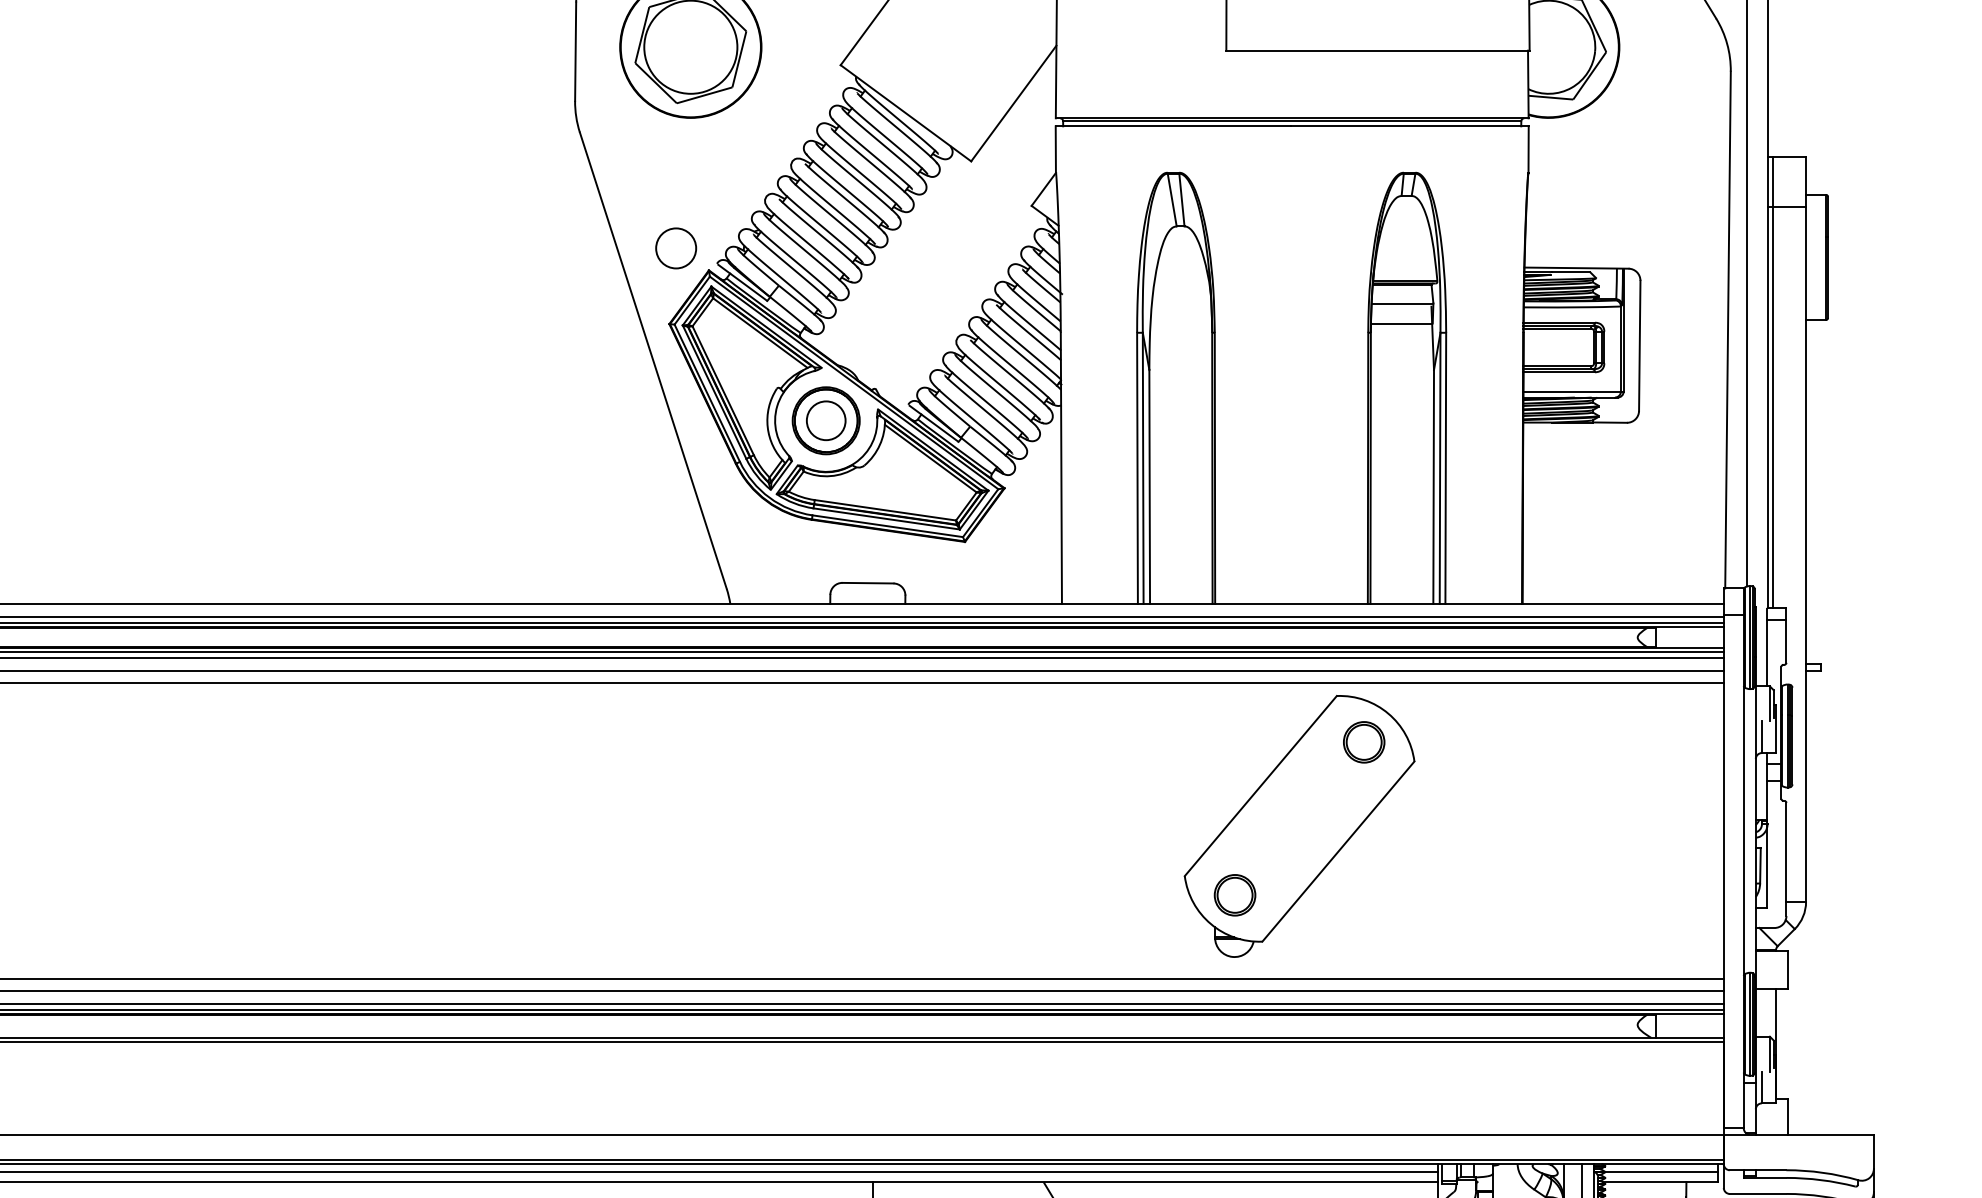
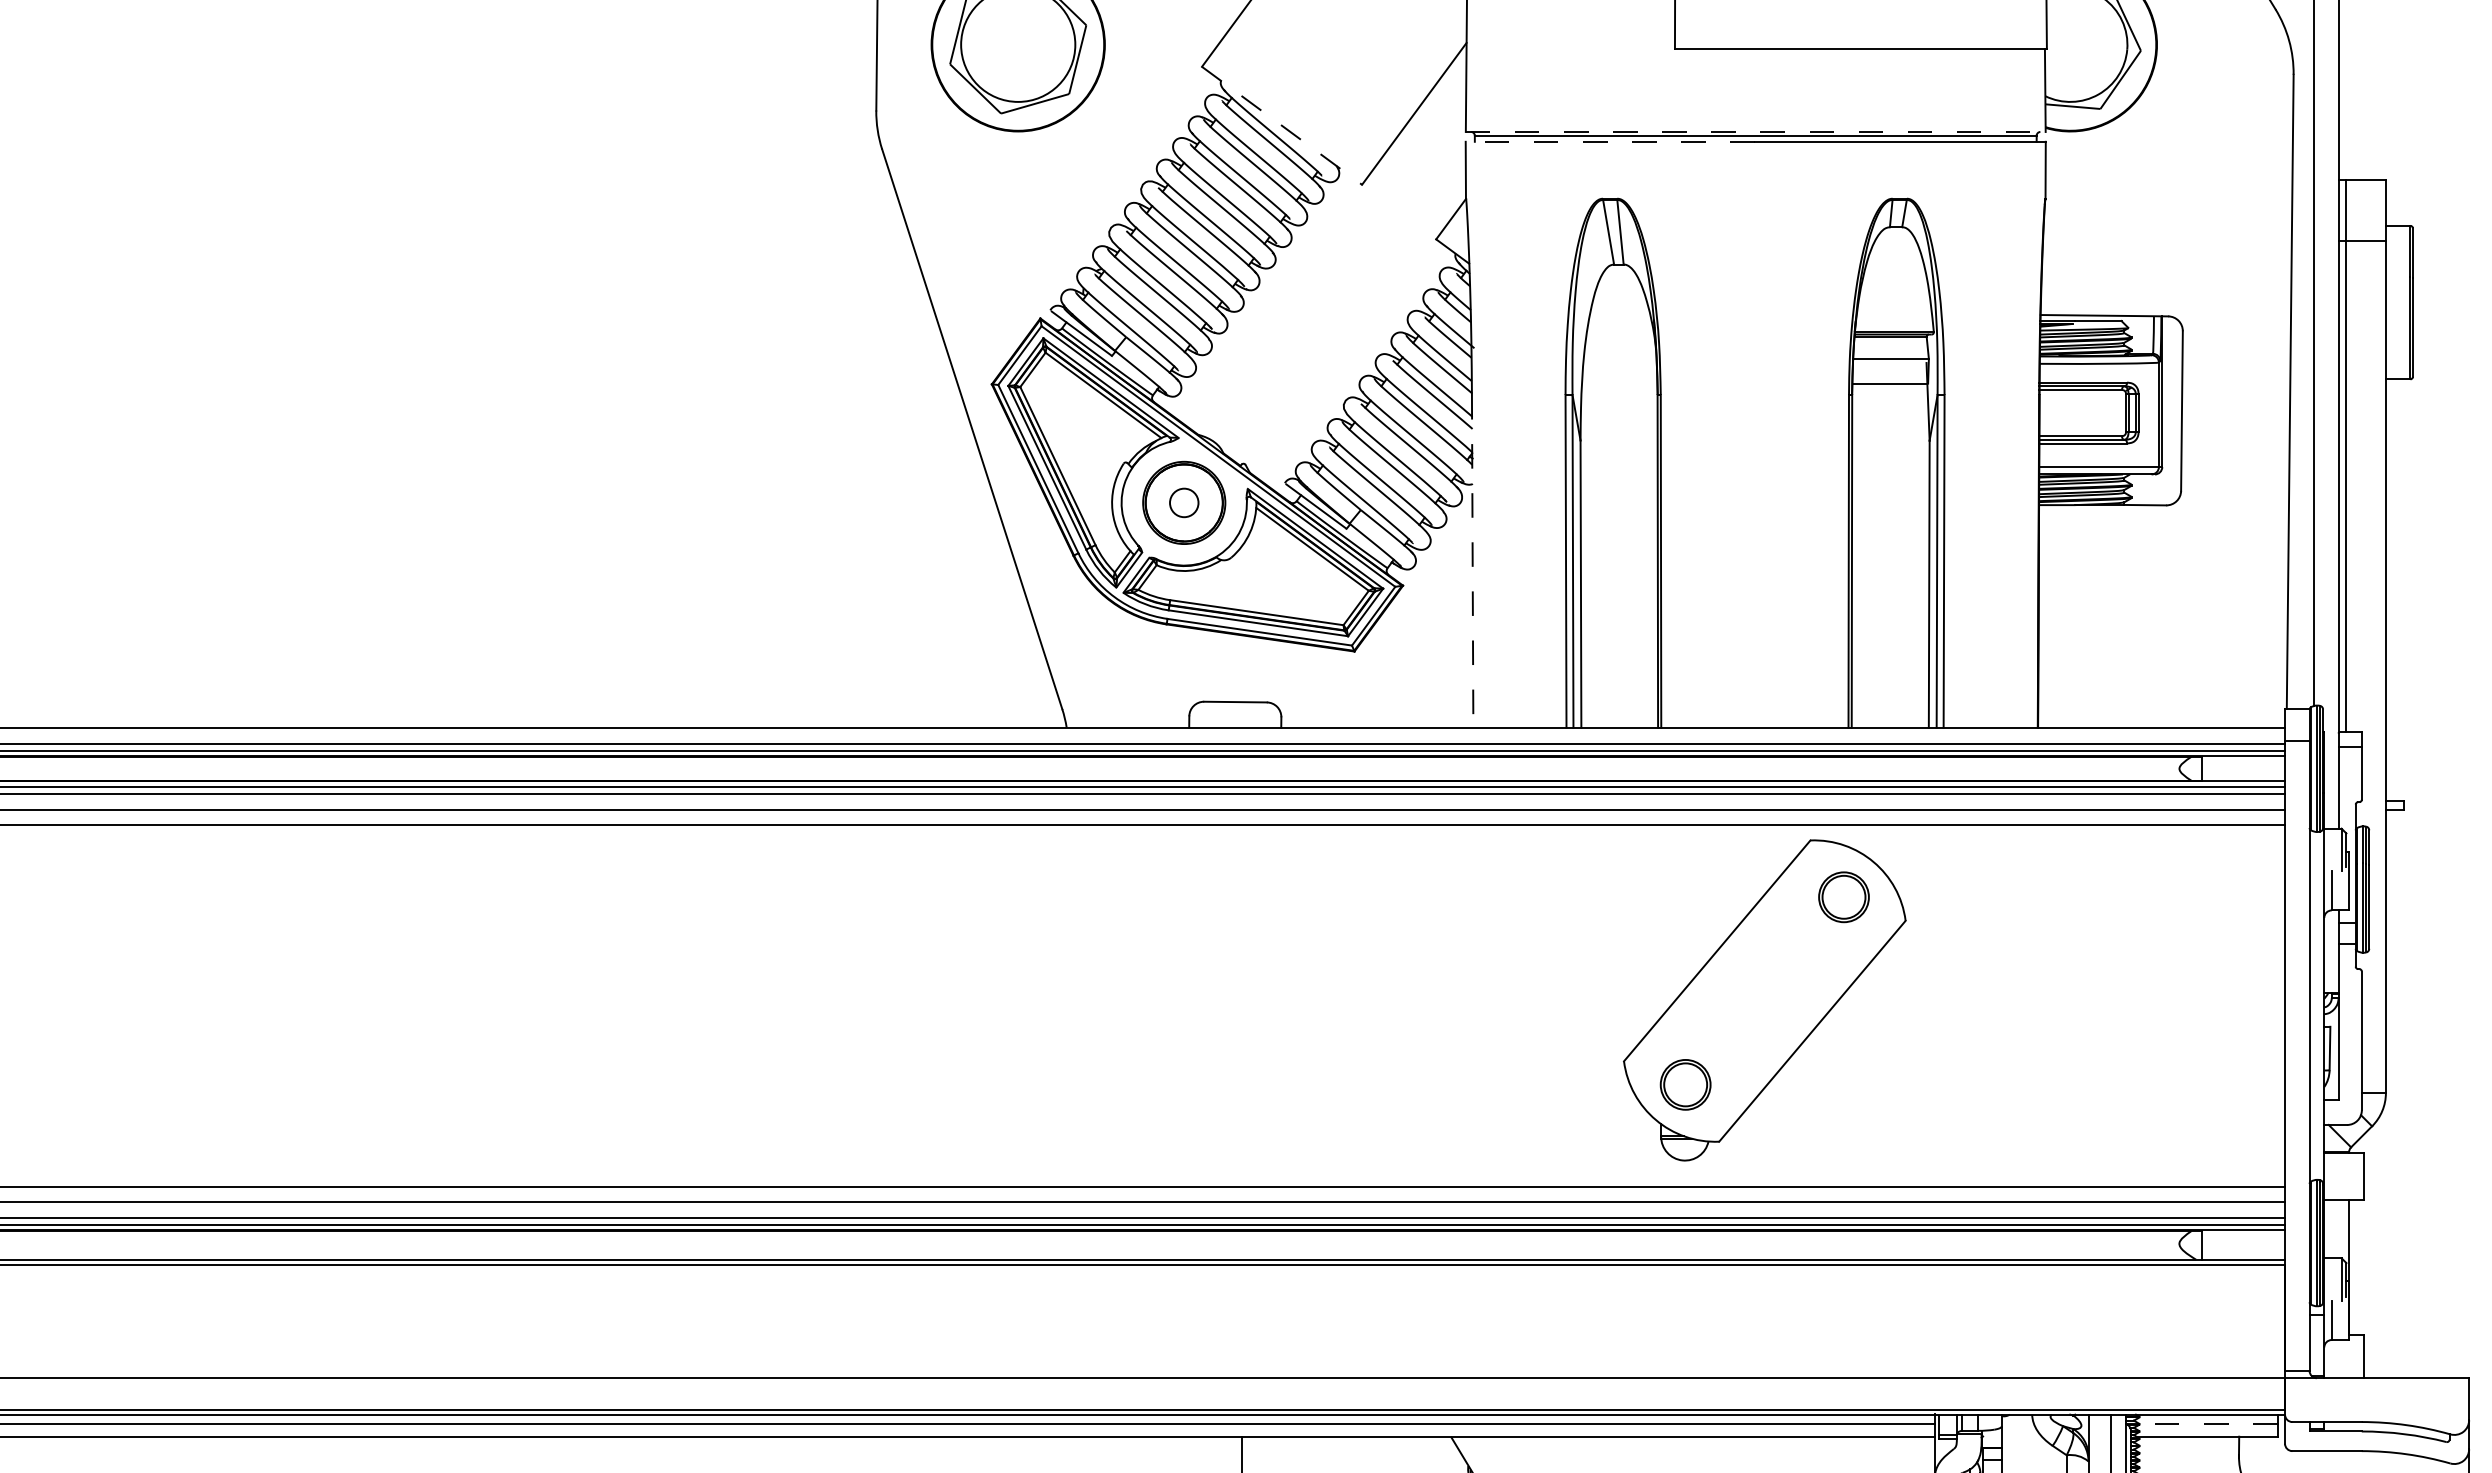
line: (906, 113) -> (1282, 126), solid -> dashed
line: (1292, 117) -> (1755, 131), solid -> dashed
line: (1173, 126) -> (1610, 141), solid -> dashed
circle: (675, 248) -> (999, 291), removed
circle: (826, 420) -> (1184, 502), size x0.6
line: (1061, 468) -> (1472, 561), solid -> dashed
line: (1661, 1172) -> (2208, 1424), solid -> dashed

